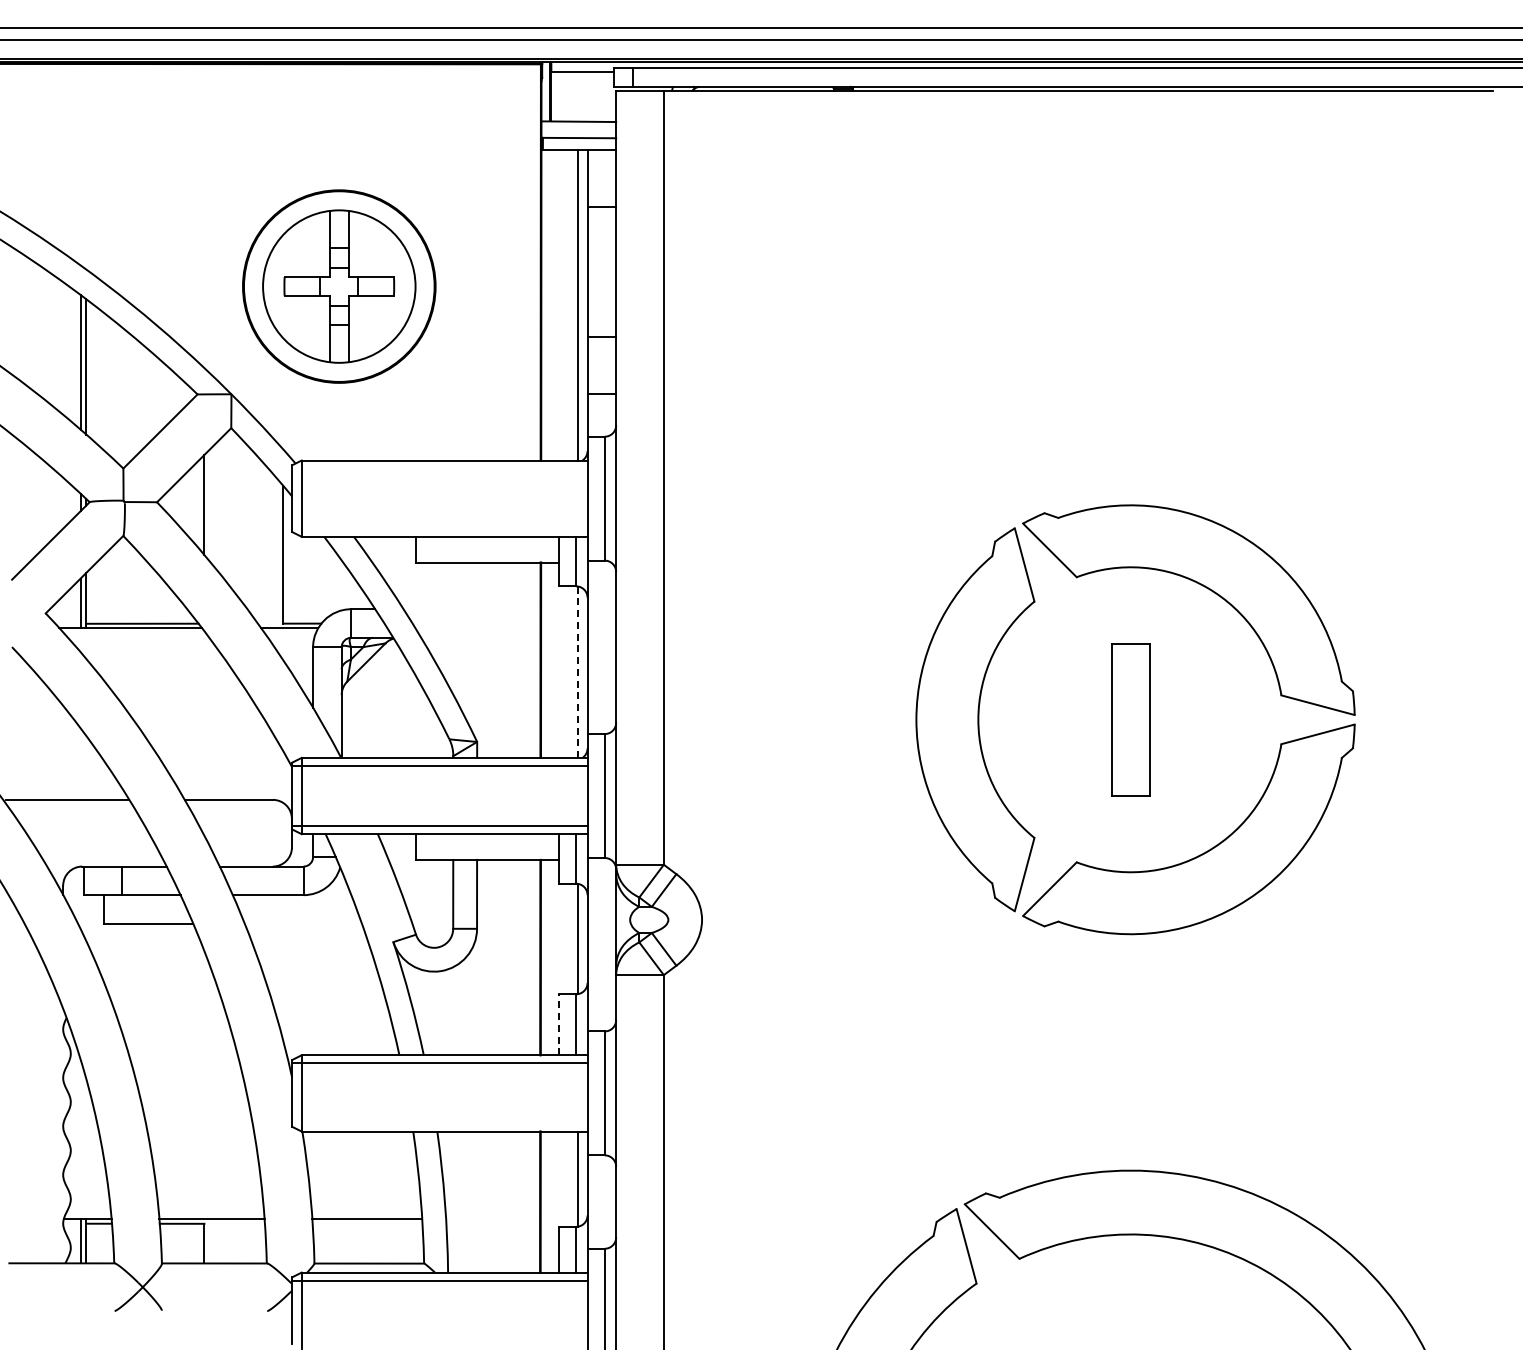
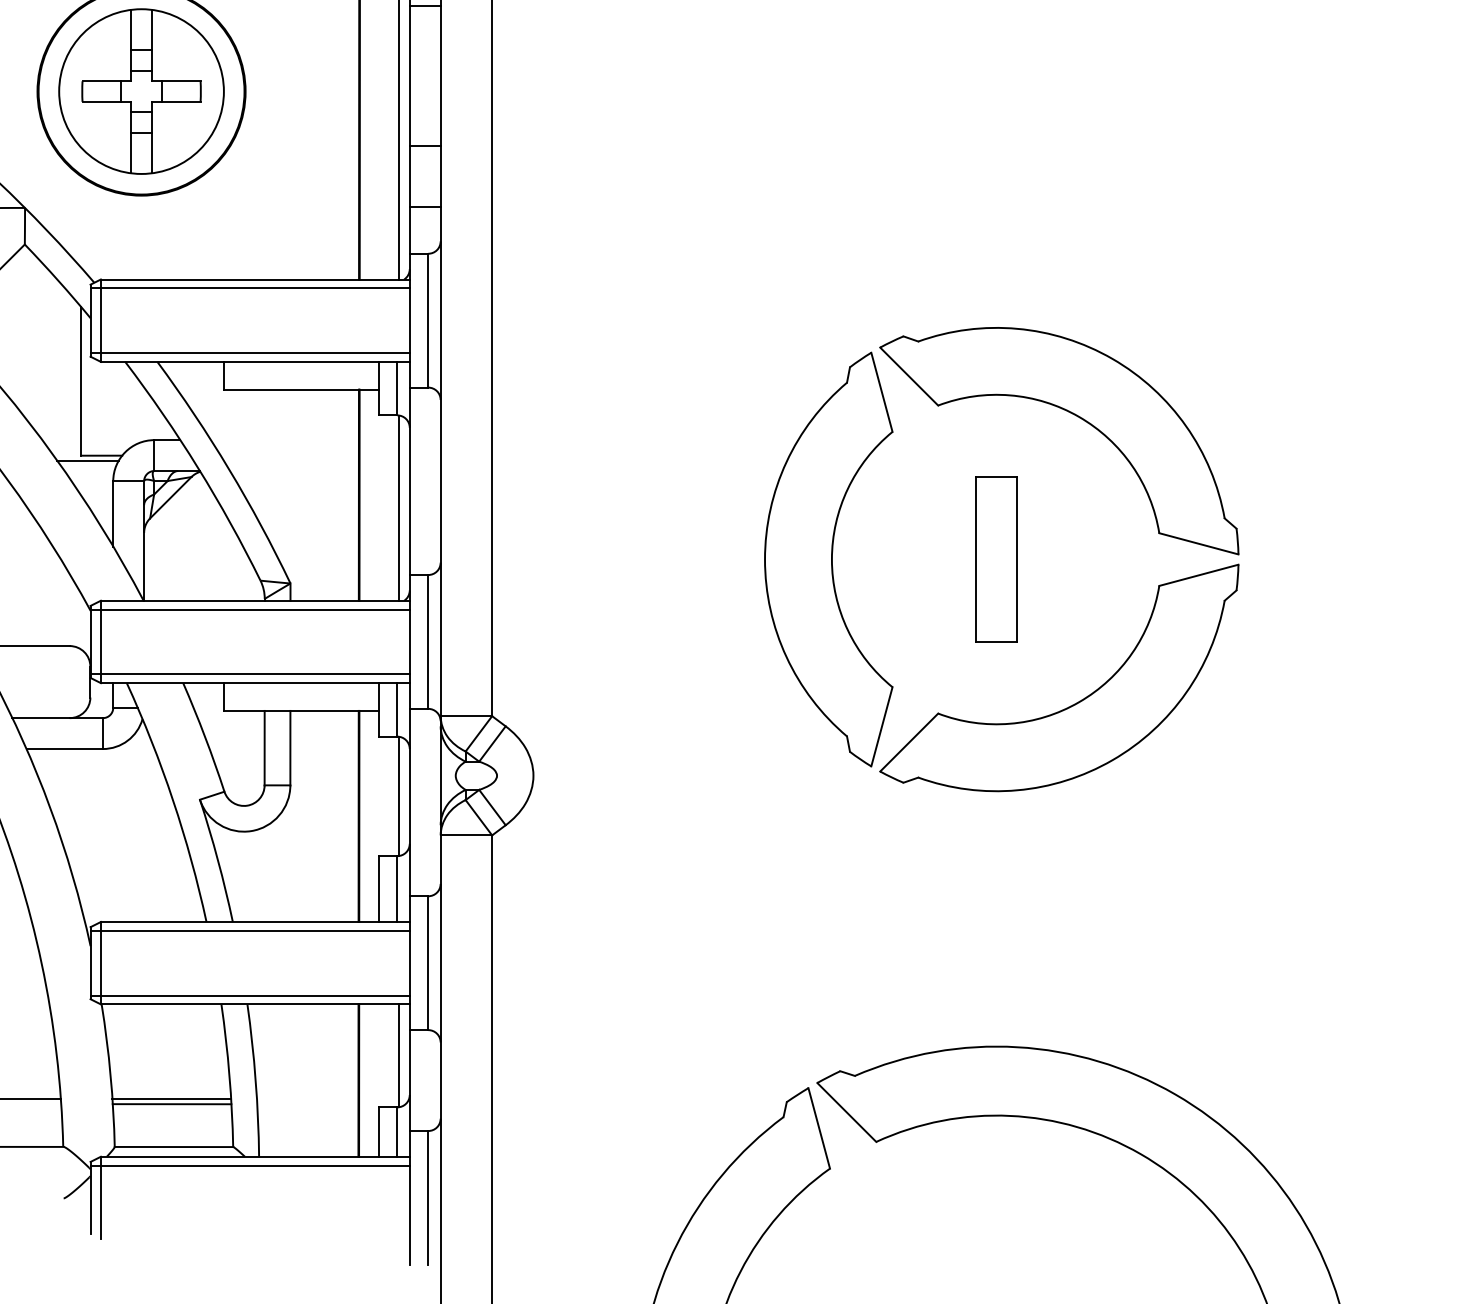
line: (439, 468) -> (249, 288), added
line: (439, 528) -> (249, 352), added
line: (578, 672) -> (399, 508), dashed -> solid
line: (559, 1024) -> (379, 888), dashed -> solid
line: (439, 1123) -> (249, 995), added
line: (367, 1223) -> (172, 1103), added

